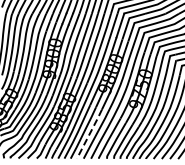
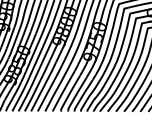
line: (89, 134) -> (43, 87), dashed -> solid

